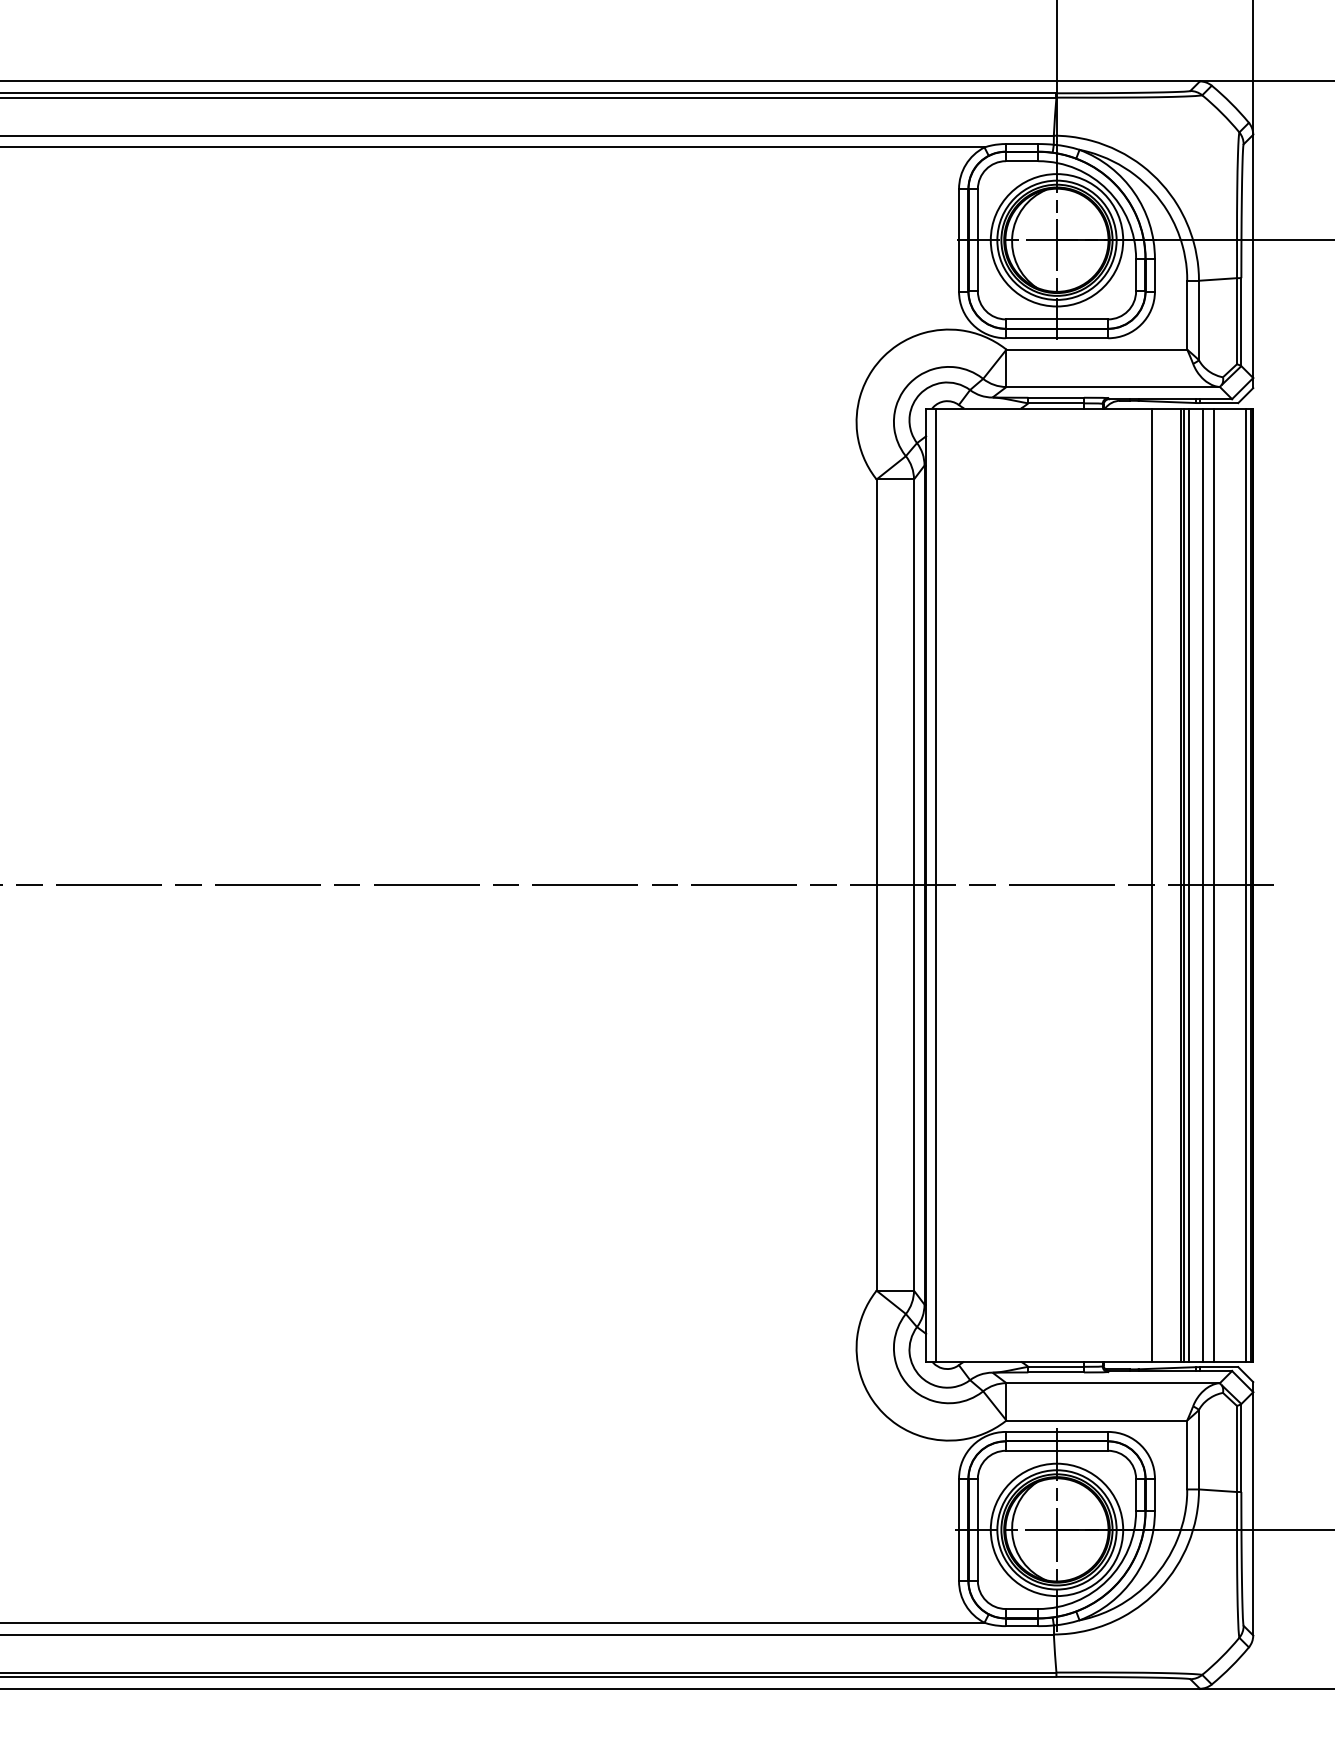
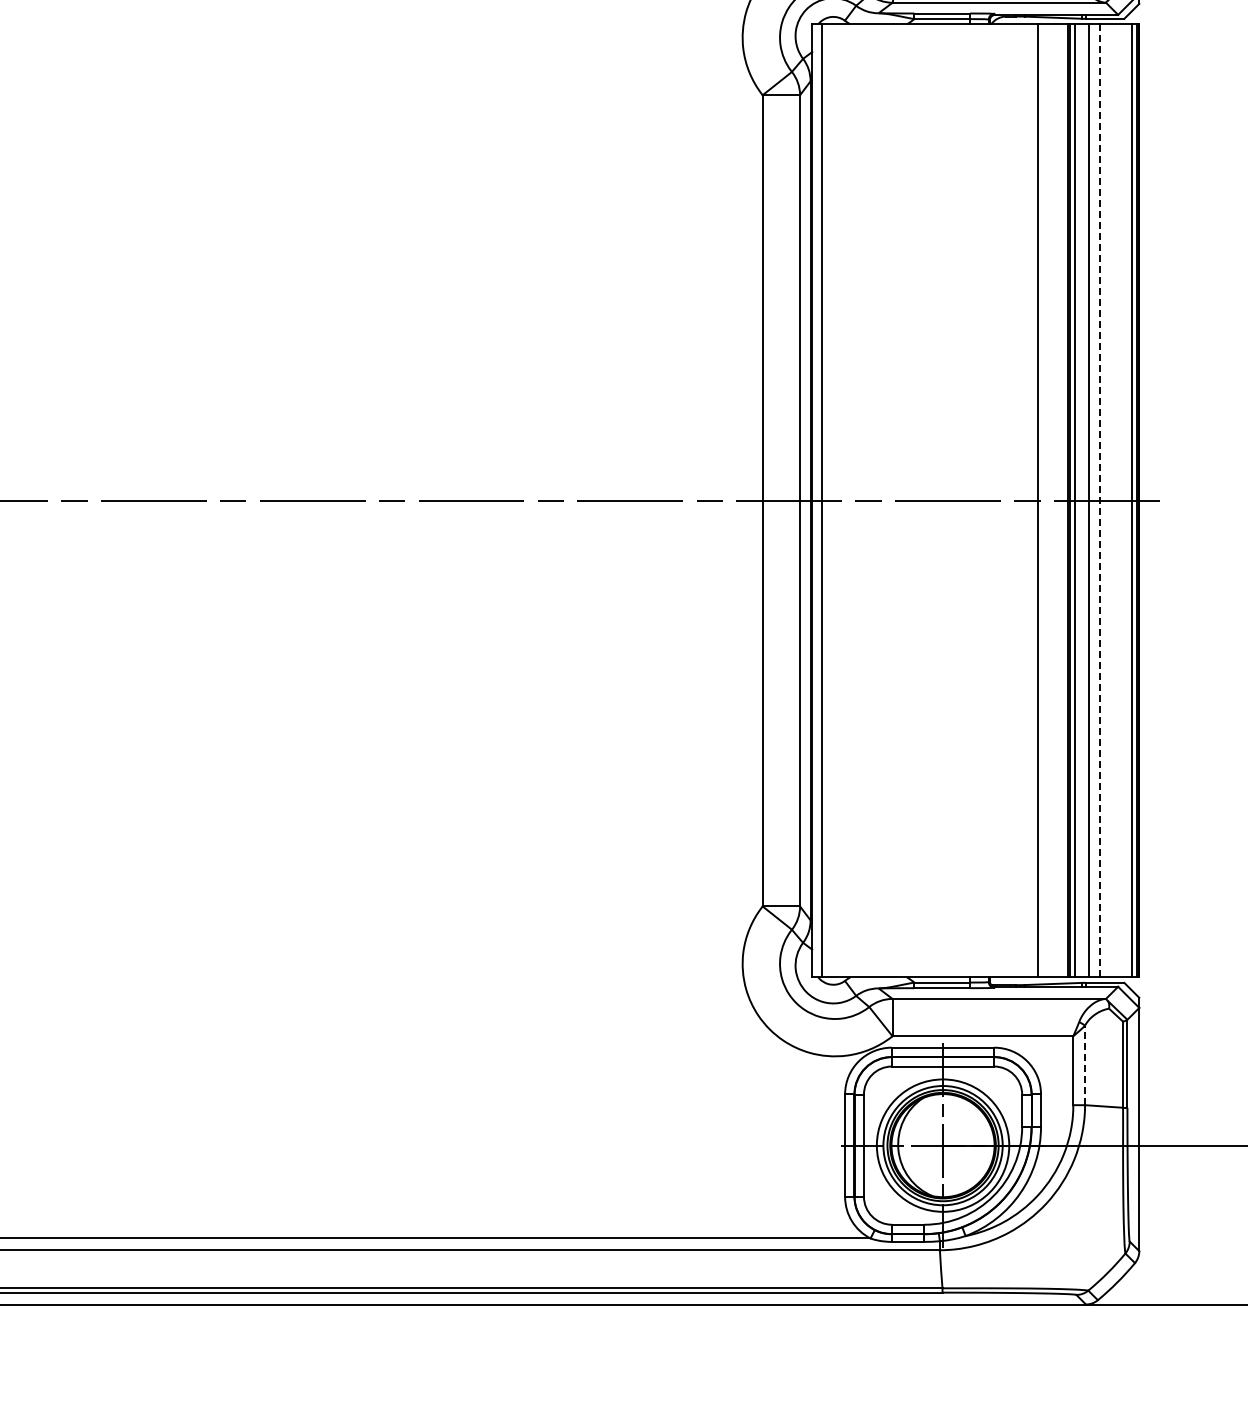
line: (1214, 885) -> (1100, 501), solid -> dashed
line: (1199, 1449) -> (1085, 1065), solid -> dashed

